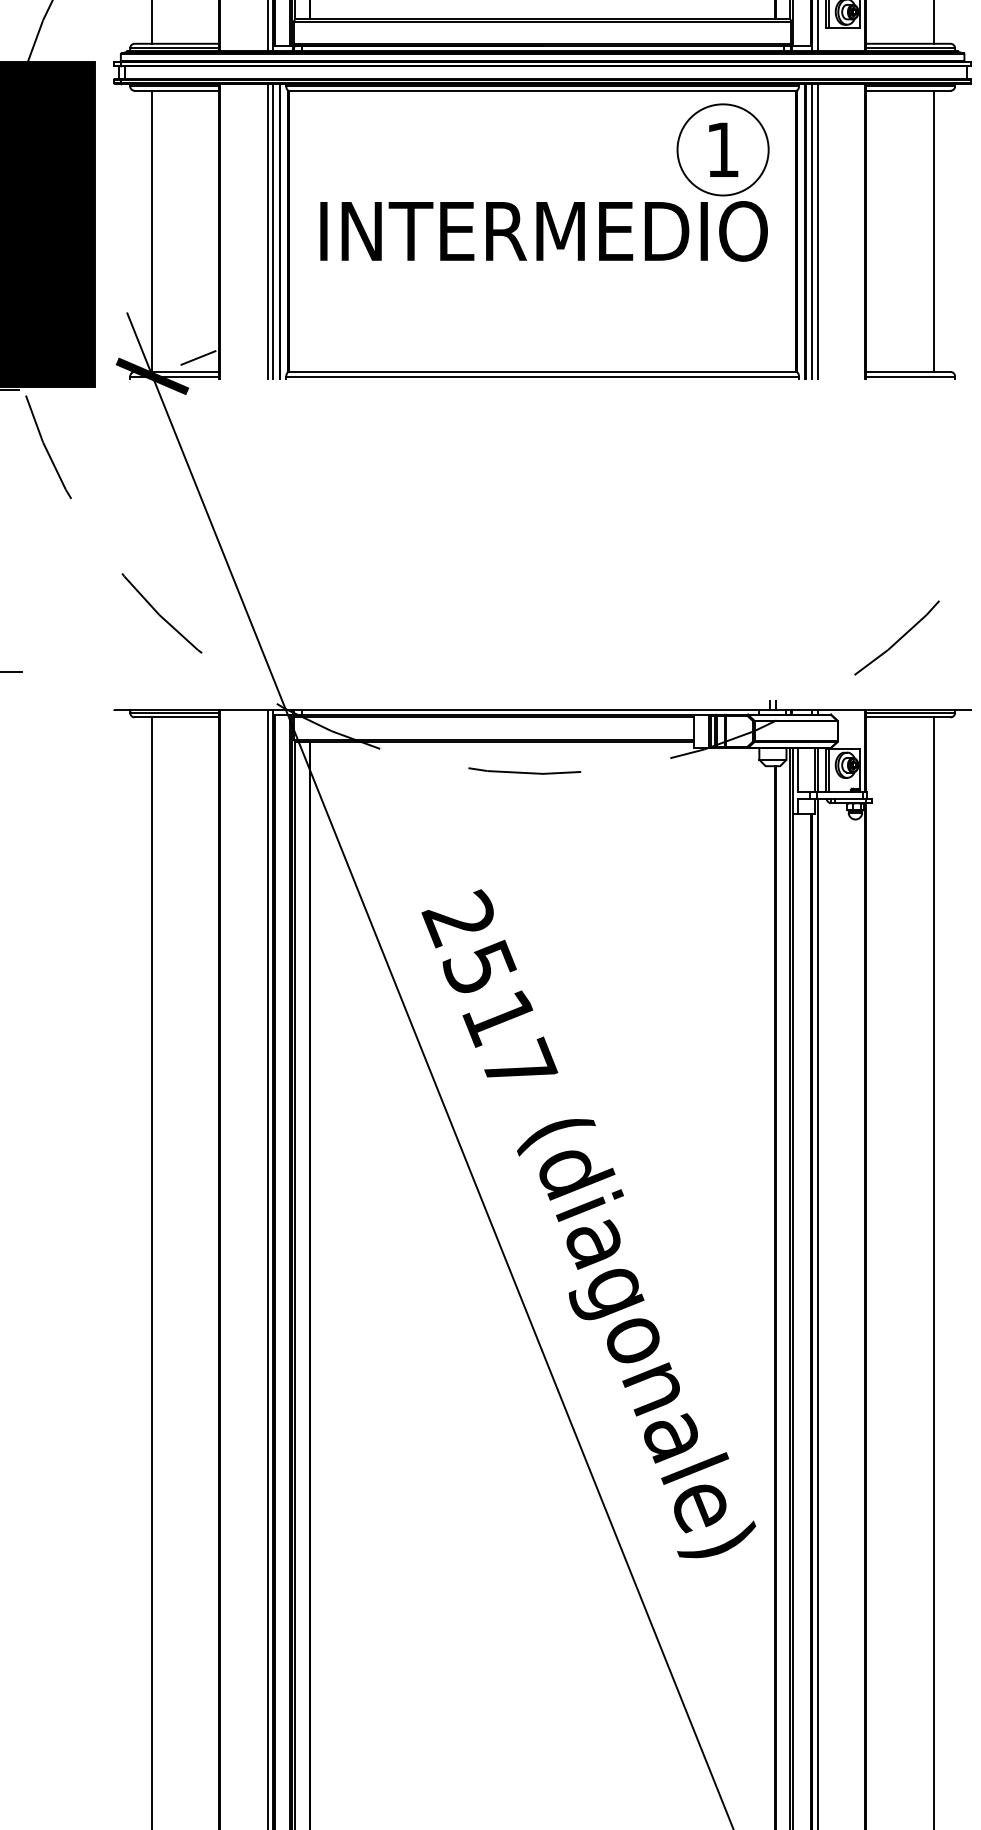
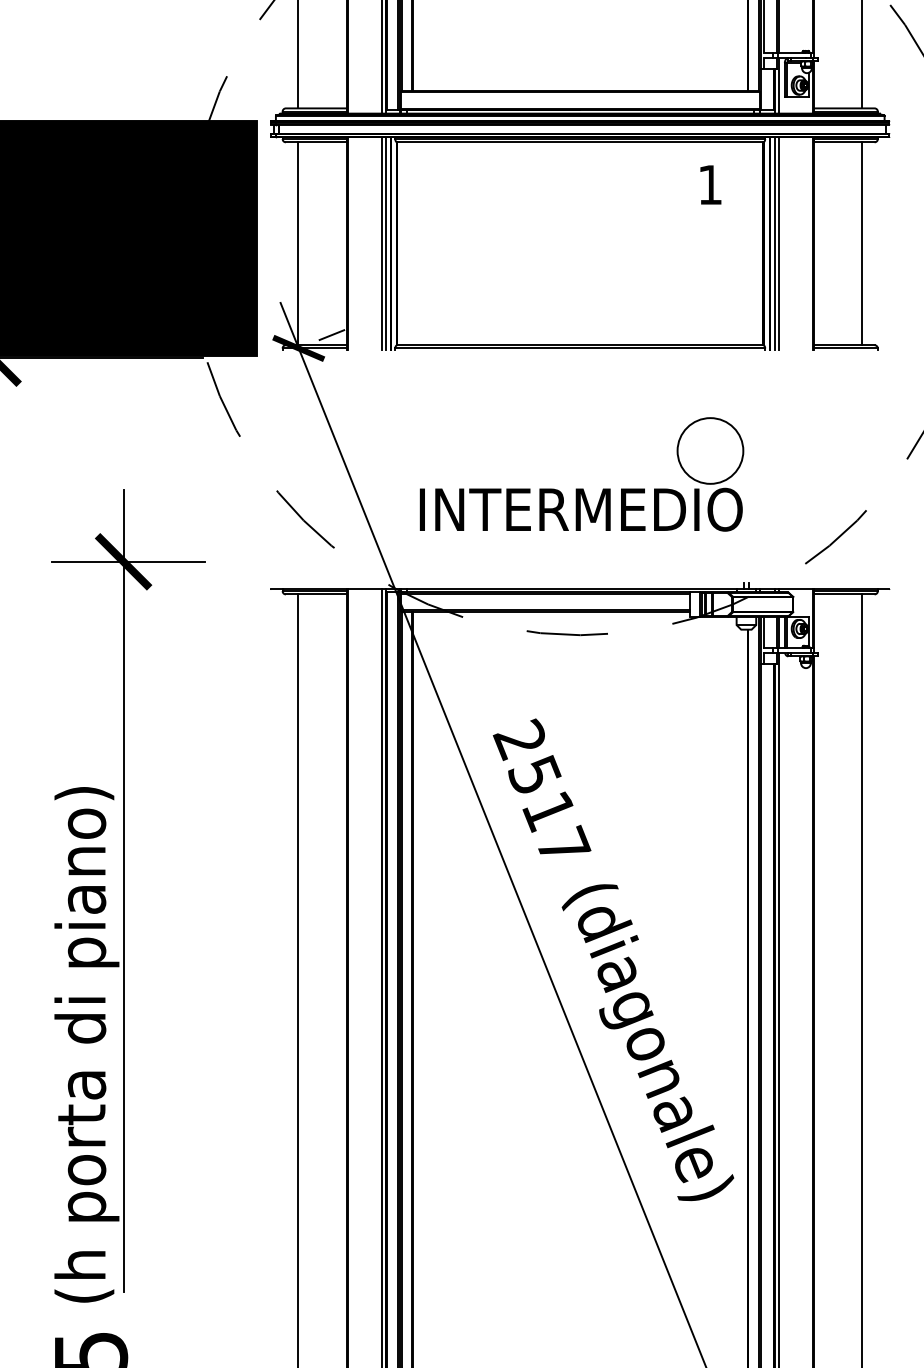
part: (544, 201) -> (581, 488), moved

